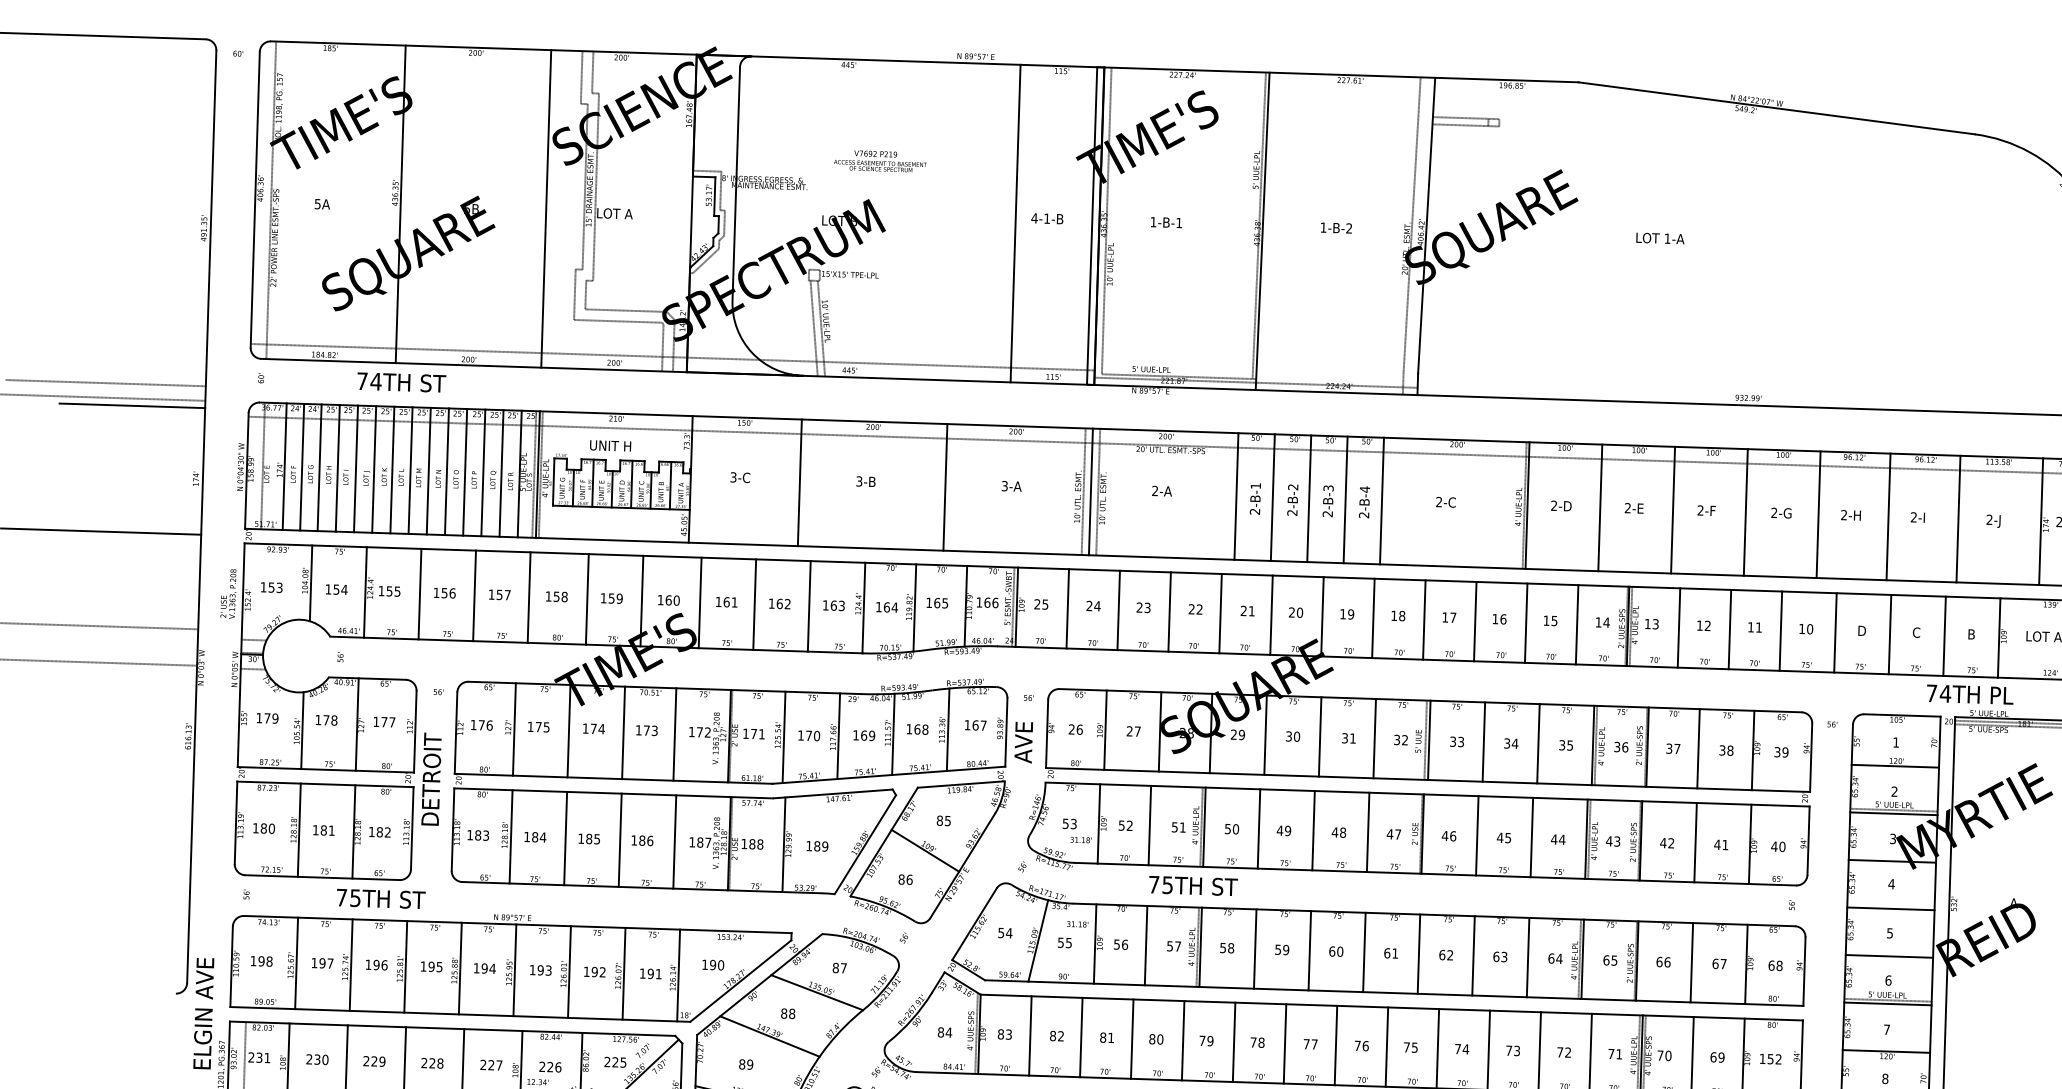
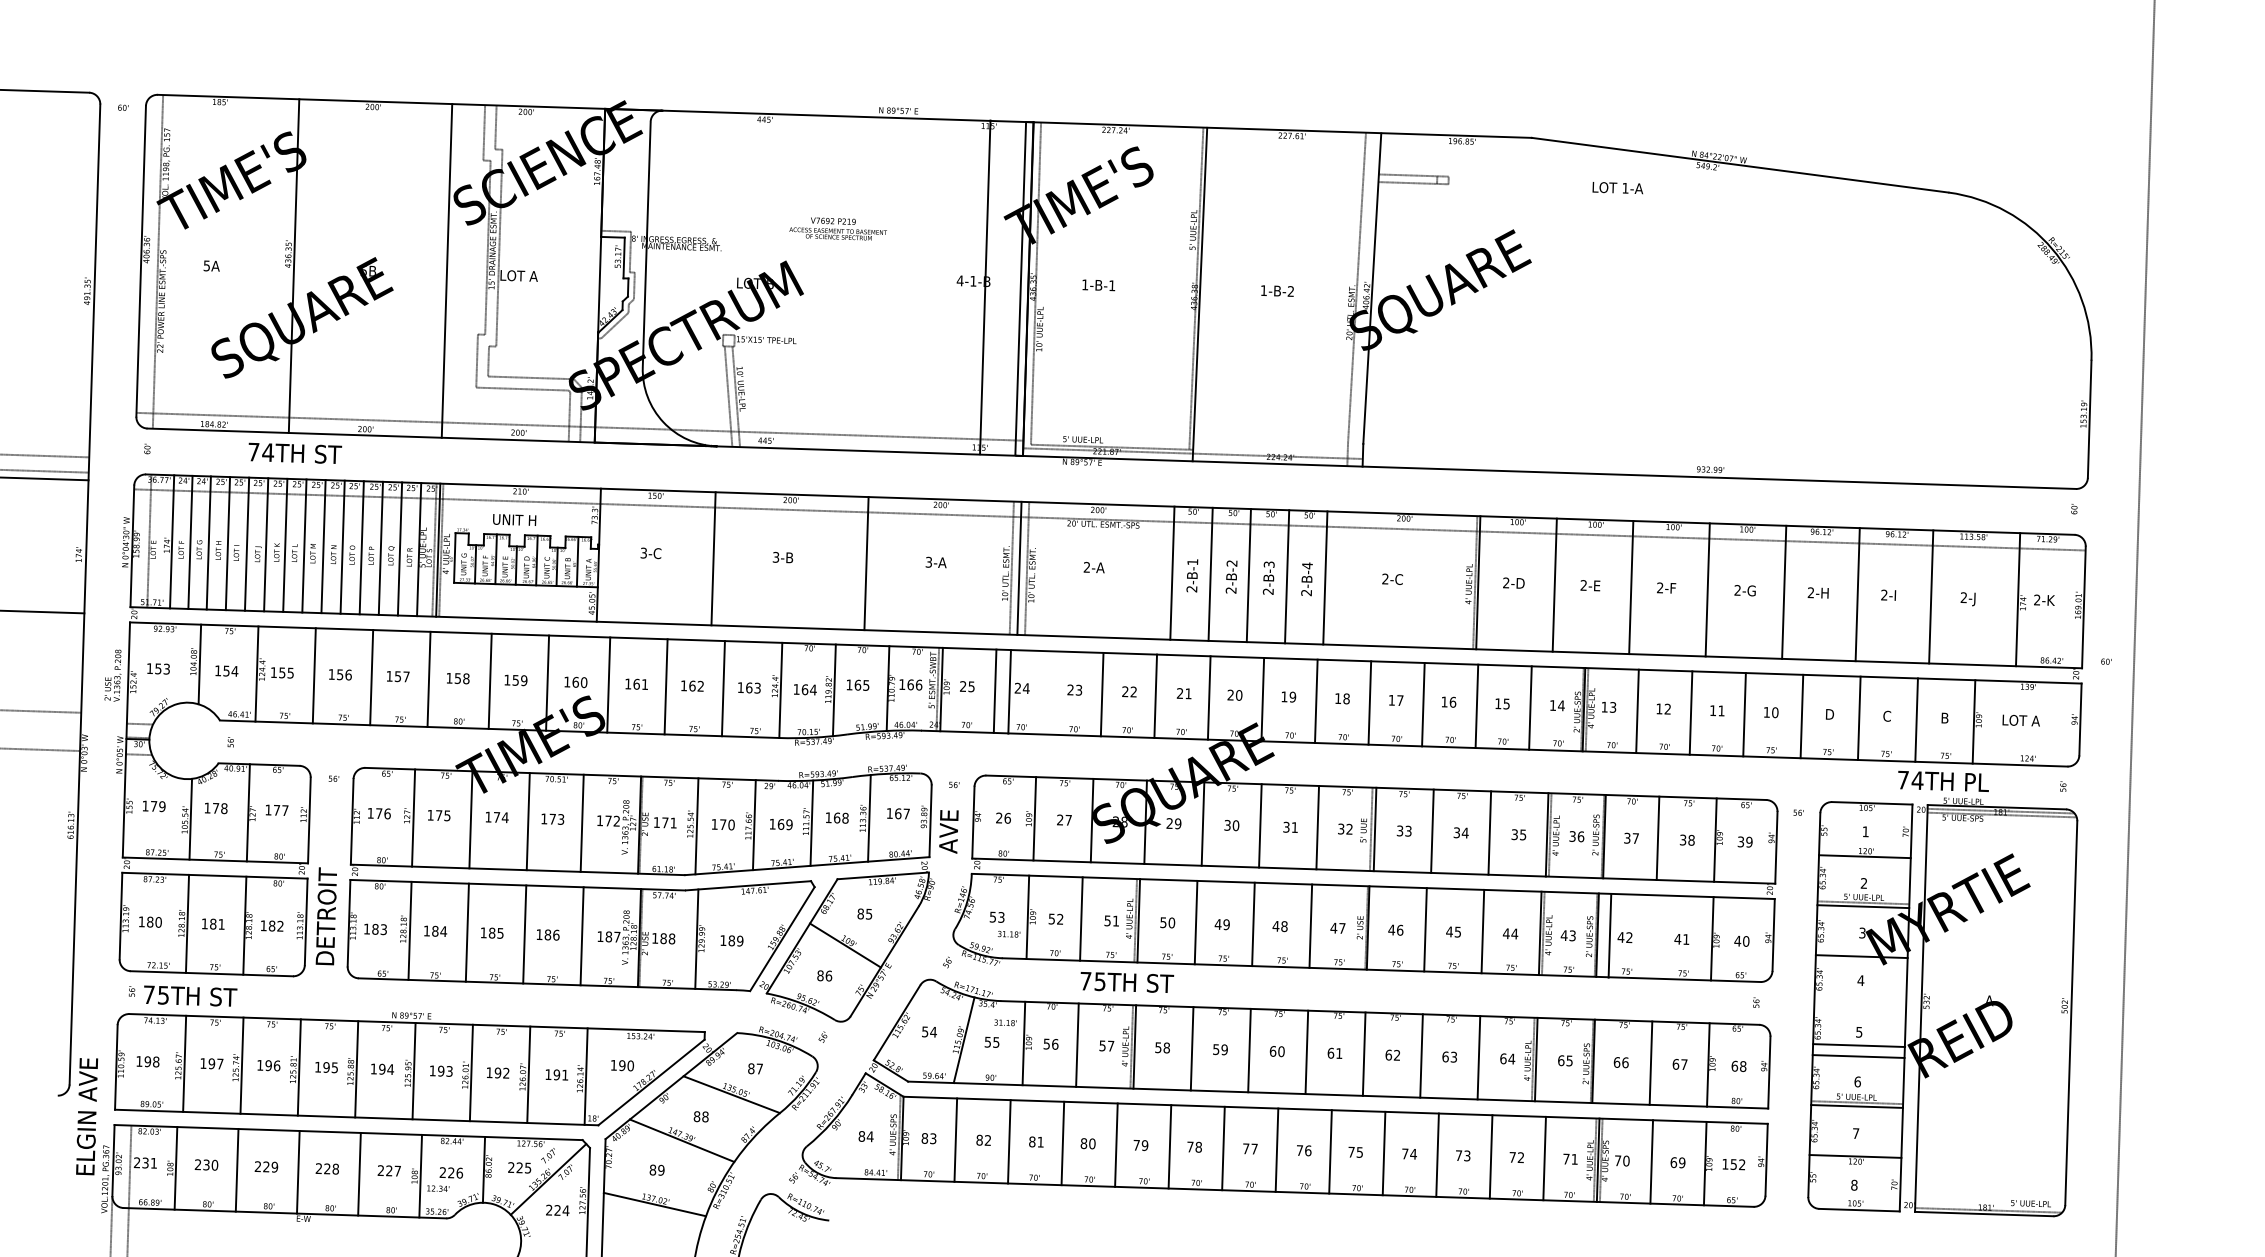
text: (879, 160) -> (837, 228), moved
line: (1015, 223) -> (985, 287), moved
text: (1659, 238) -> (1617, 188), moved
line: (1118, 610) -> (1009, 691), moved
text: (430, 779) -> (325, 916), moved
line: (1695, 842) -> (1609, 935), moved
text: (381, 898) -> (190, 995), moved
line: (1891, 908) -> (1859, 1045), moved

